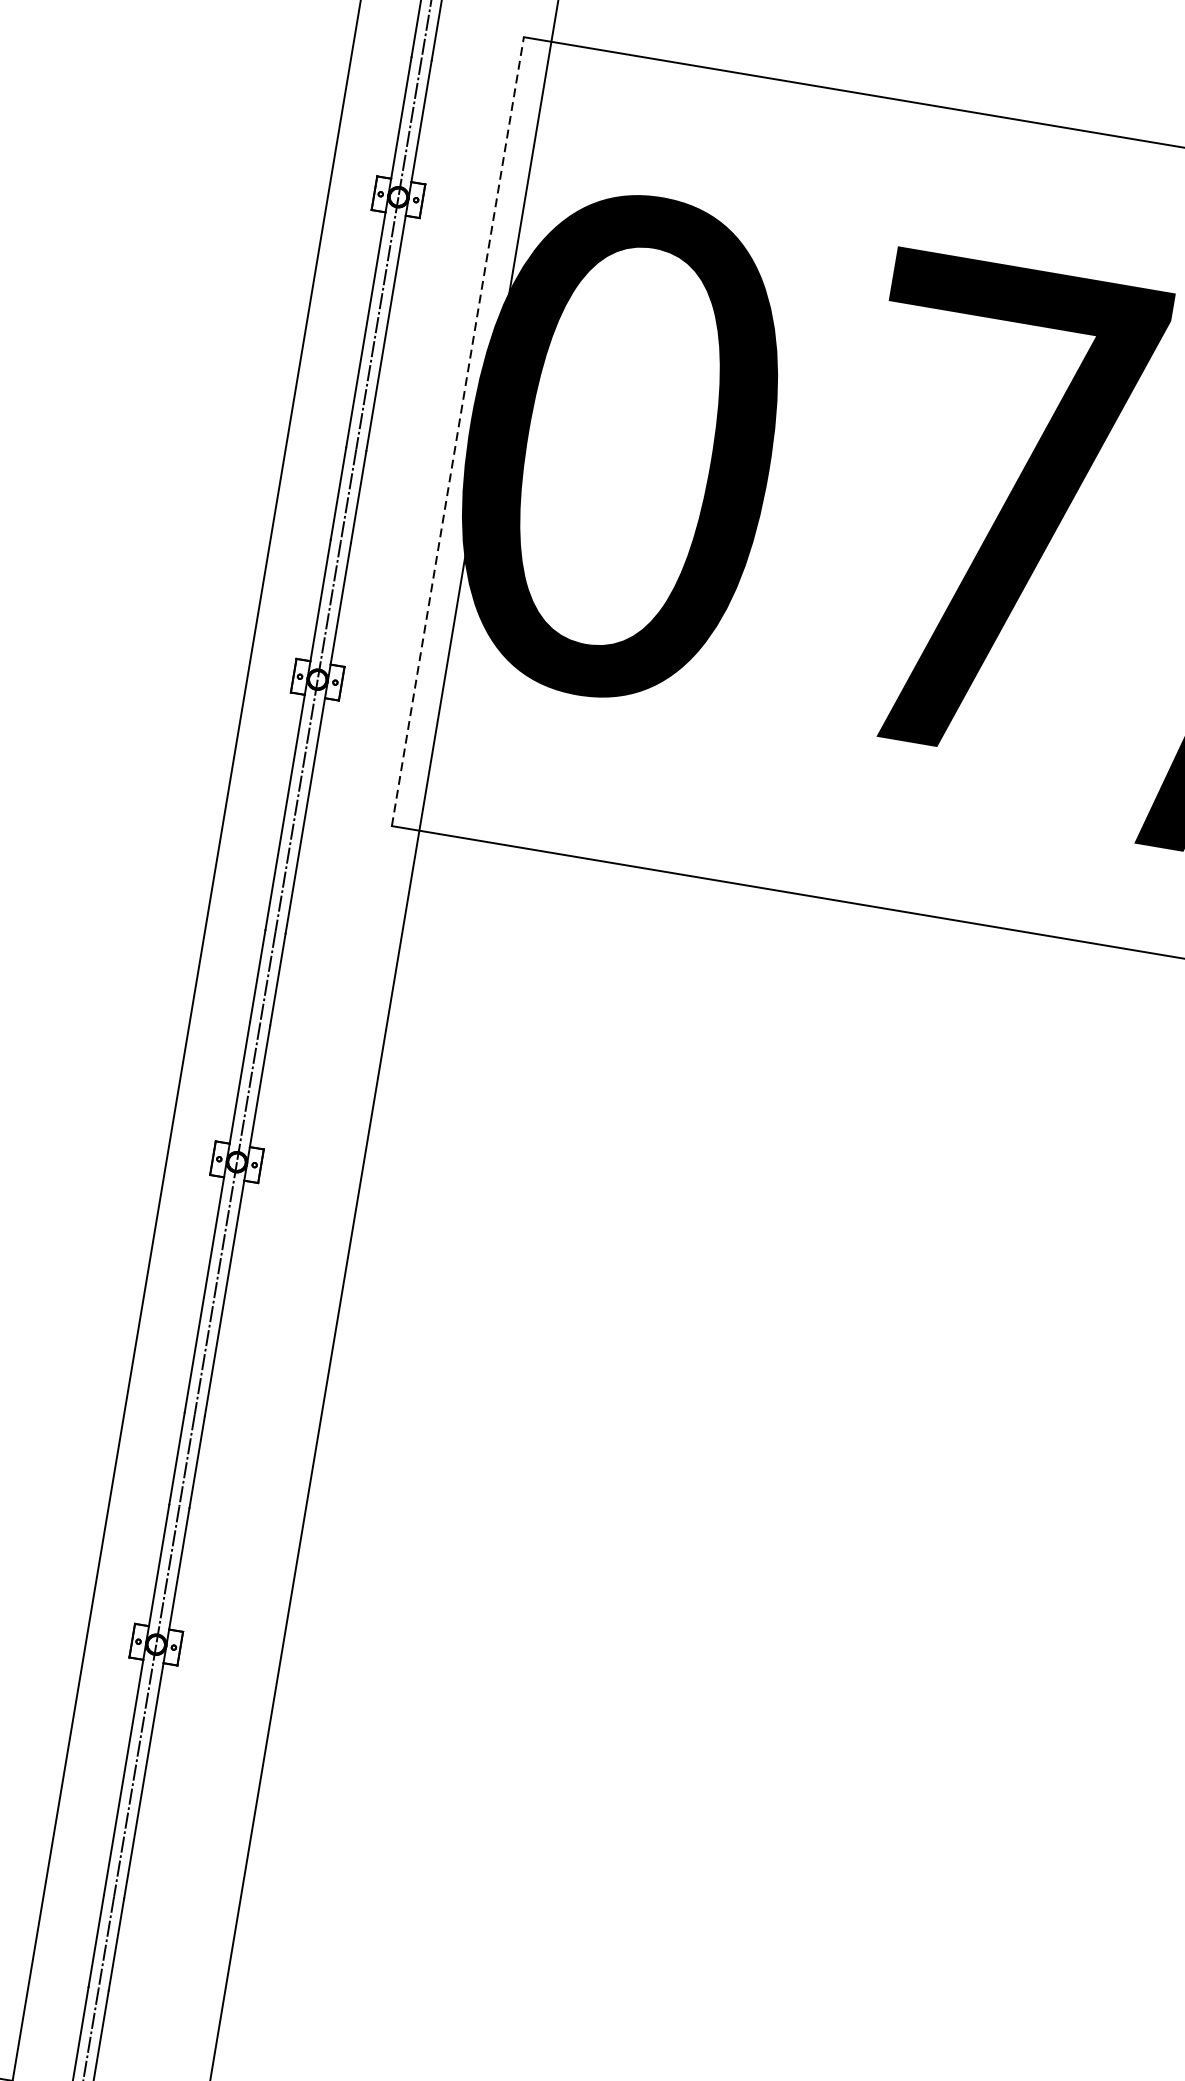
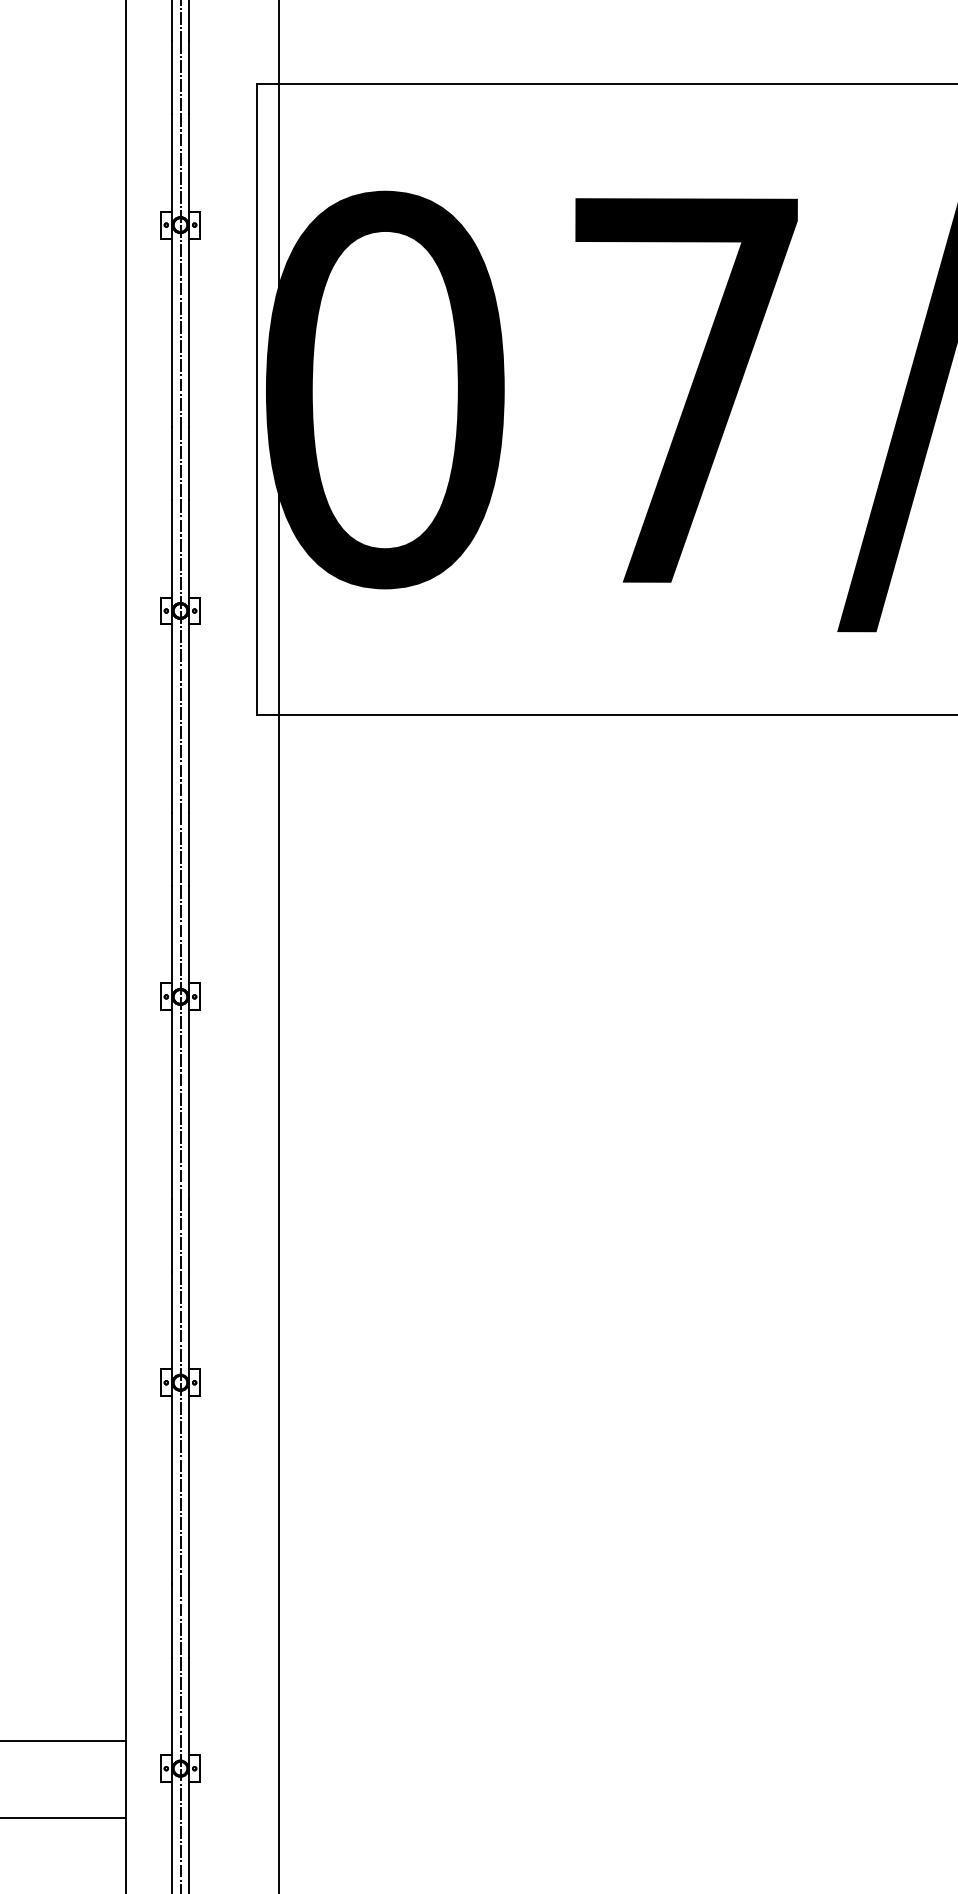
line: (458, 431) -> (257, 399), dashed -> solid

